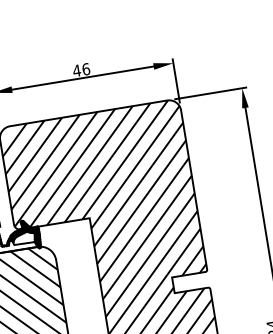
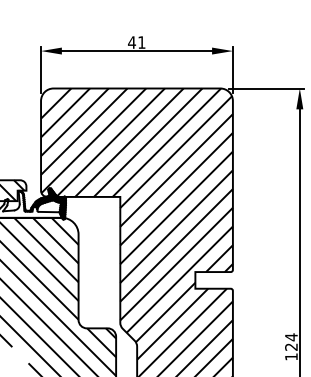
text: (85, 69) -> (141, 42), 46 -> 41

